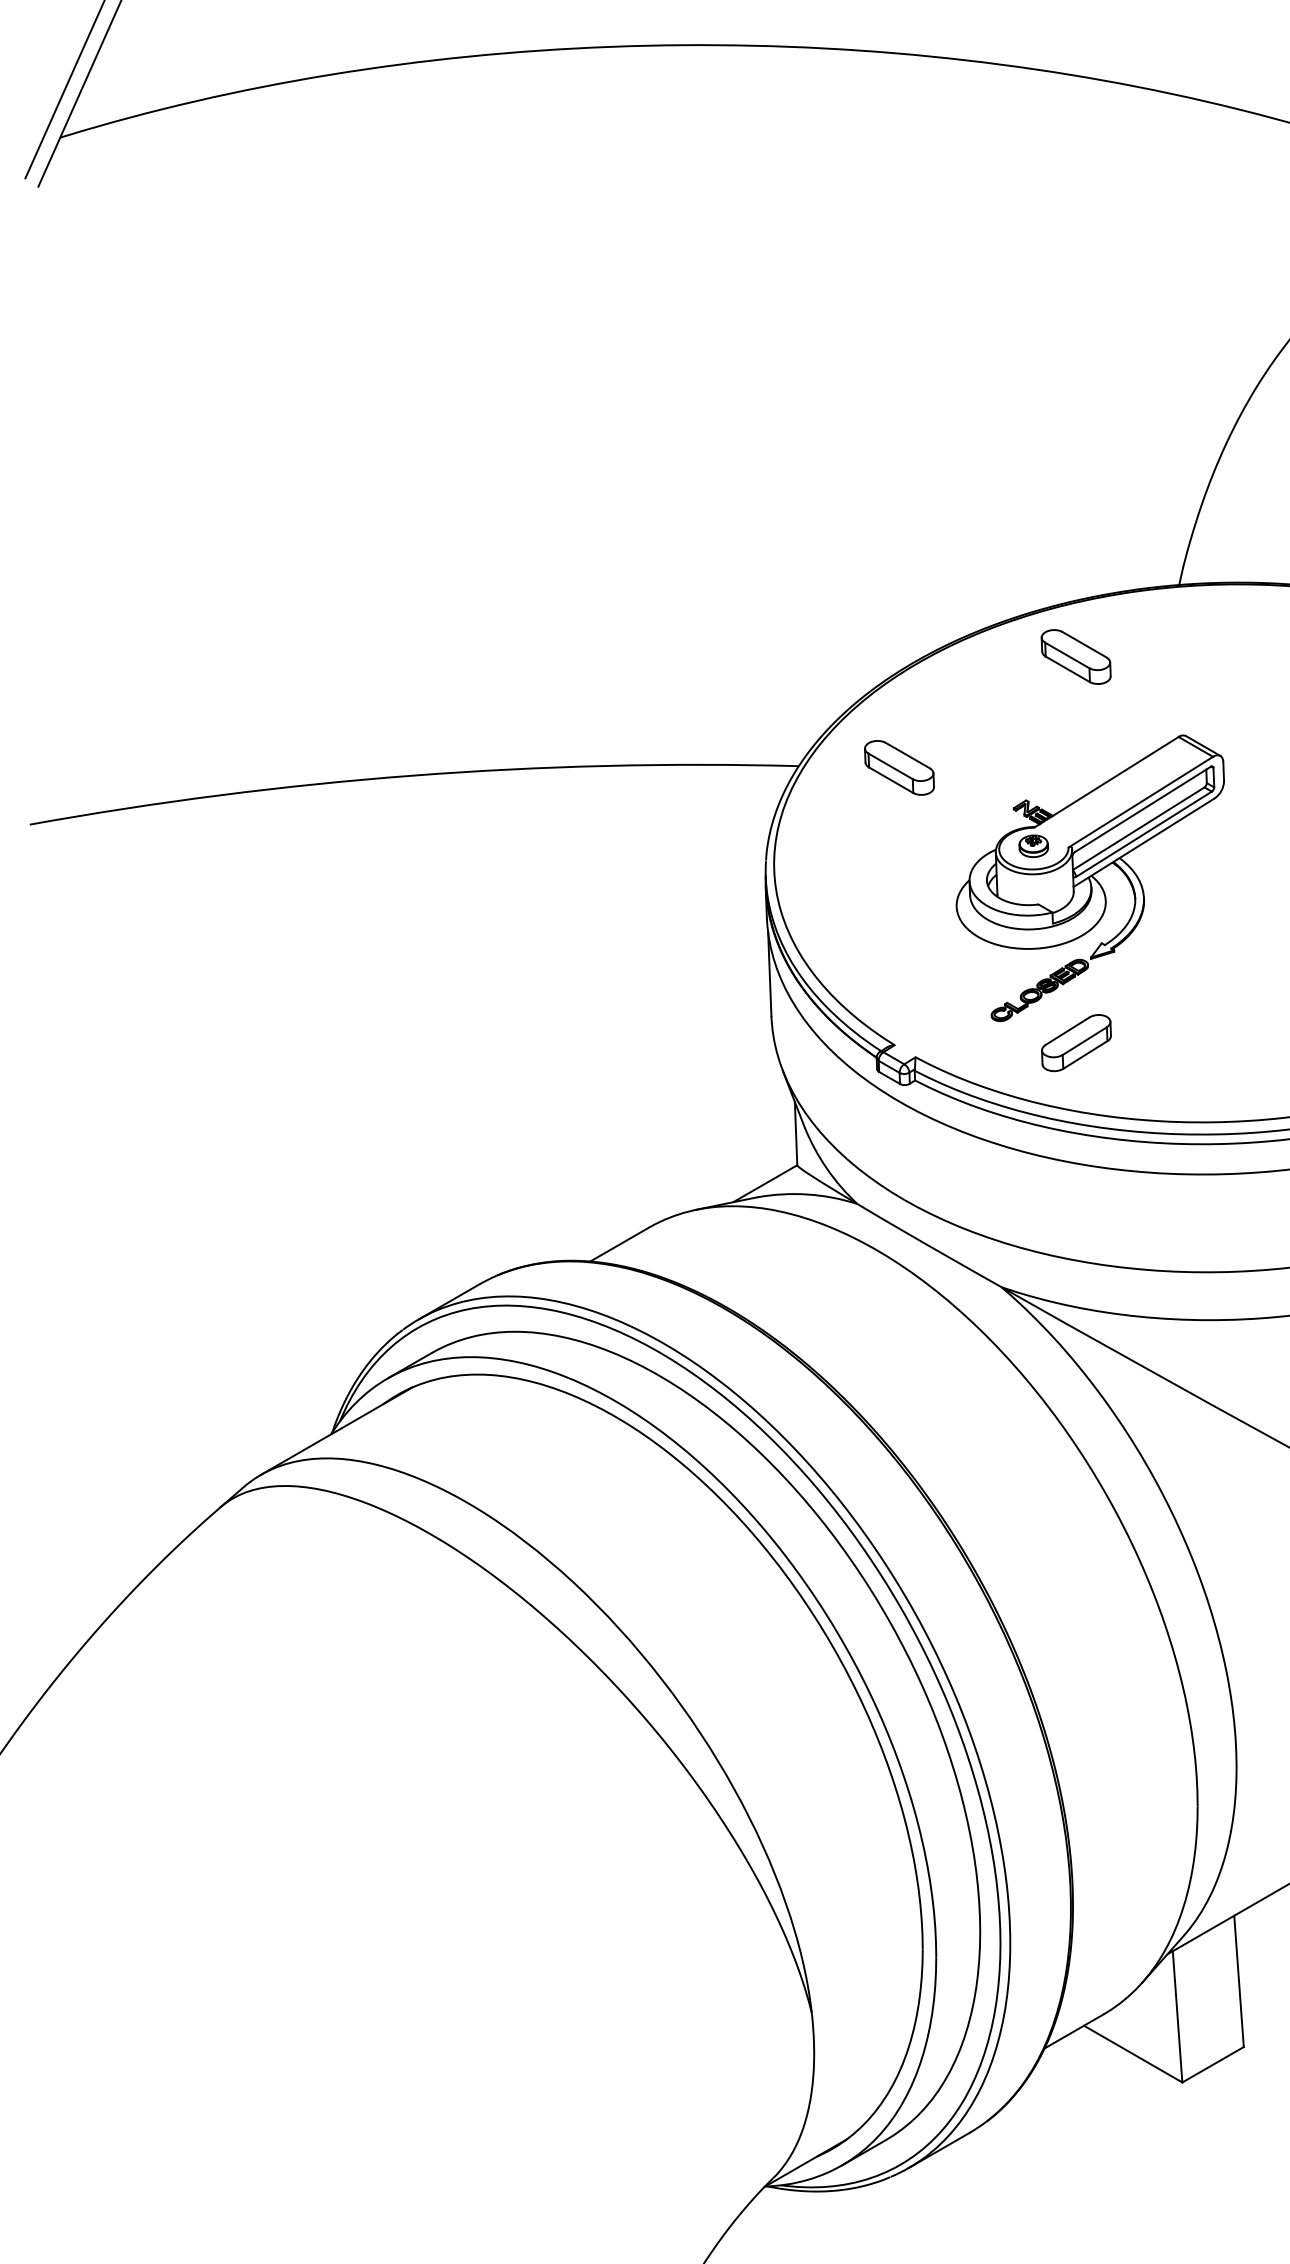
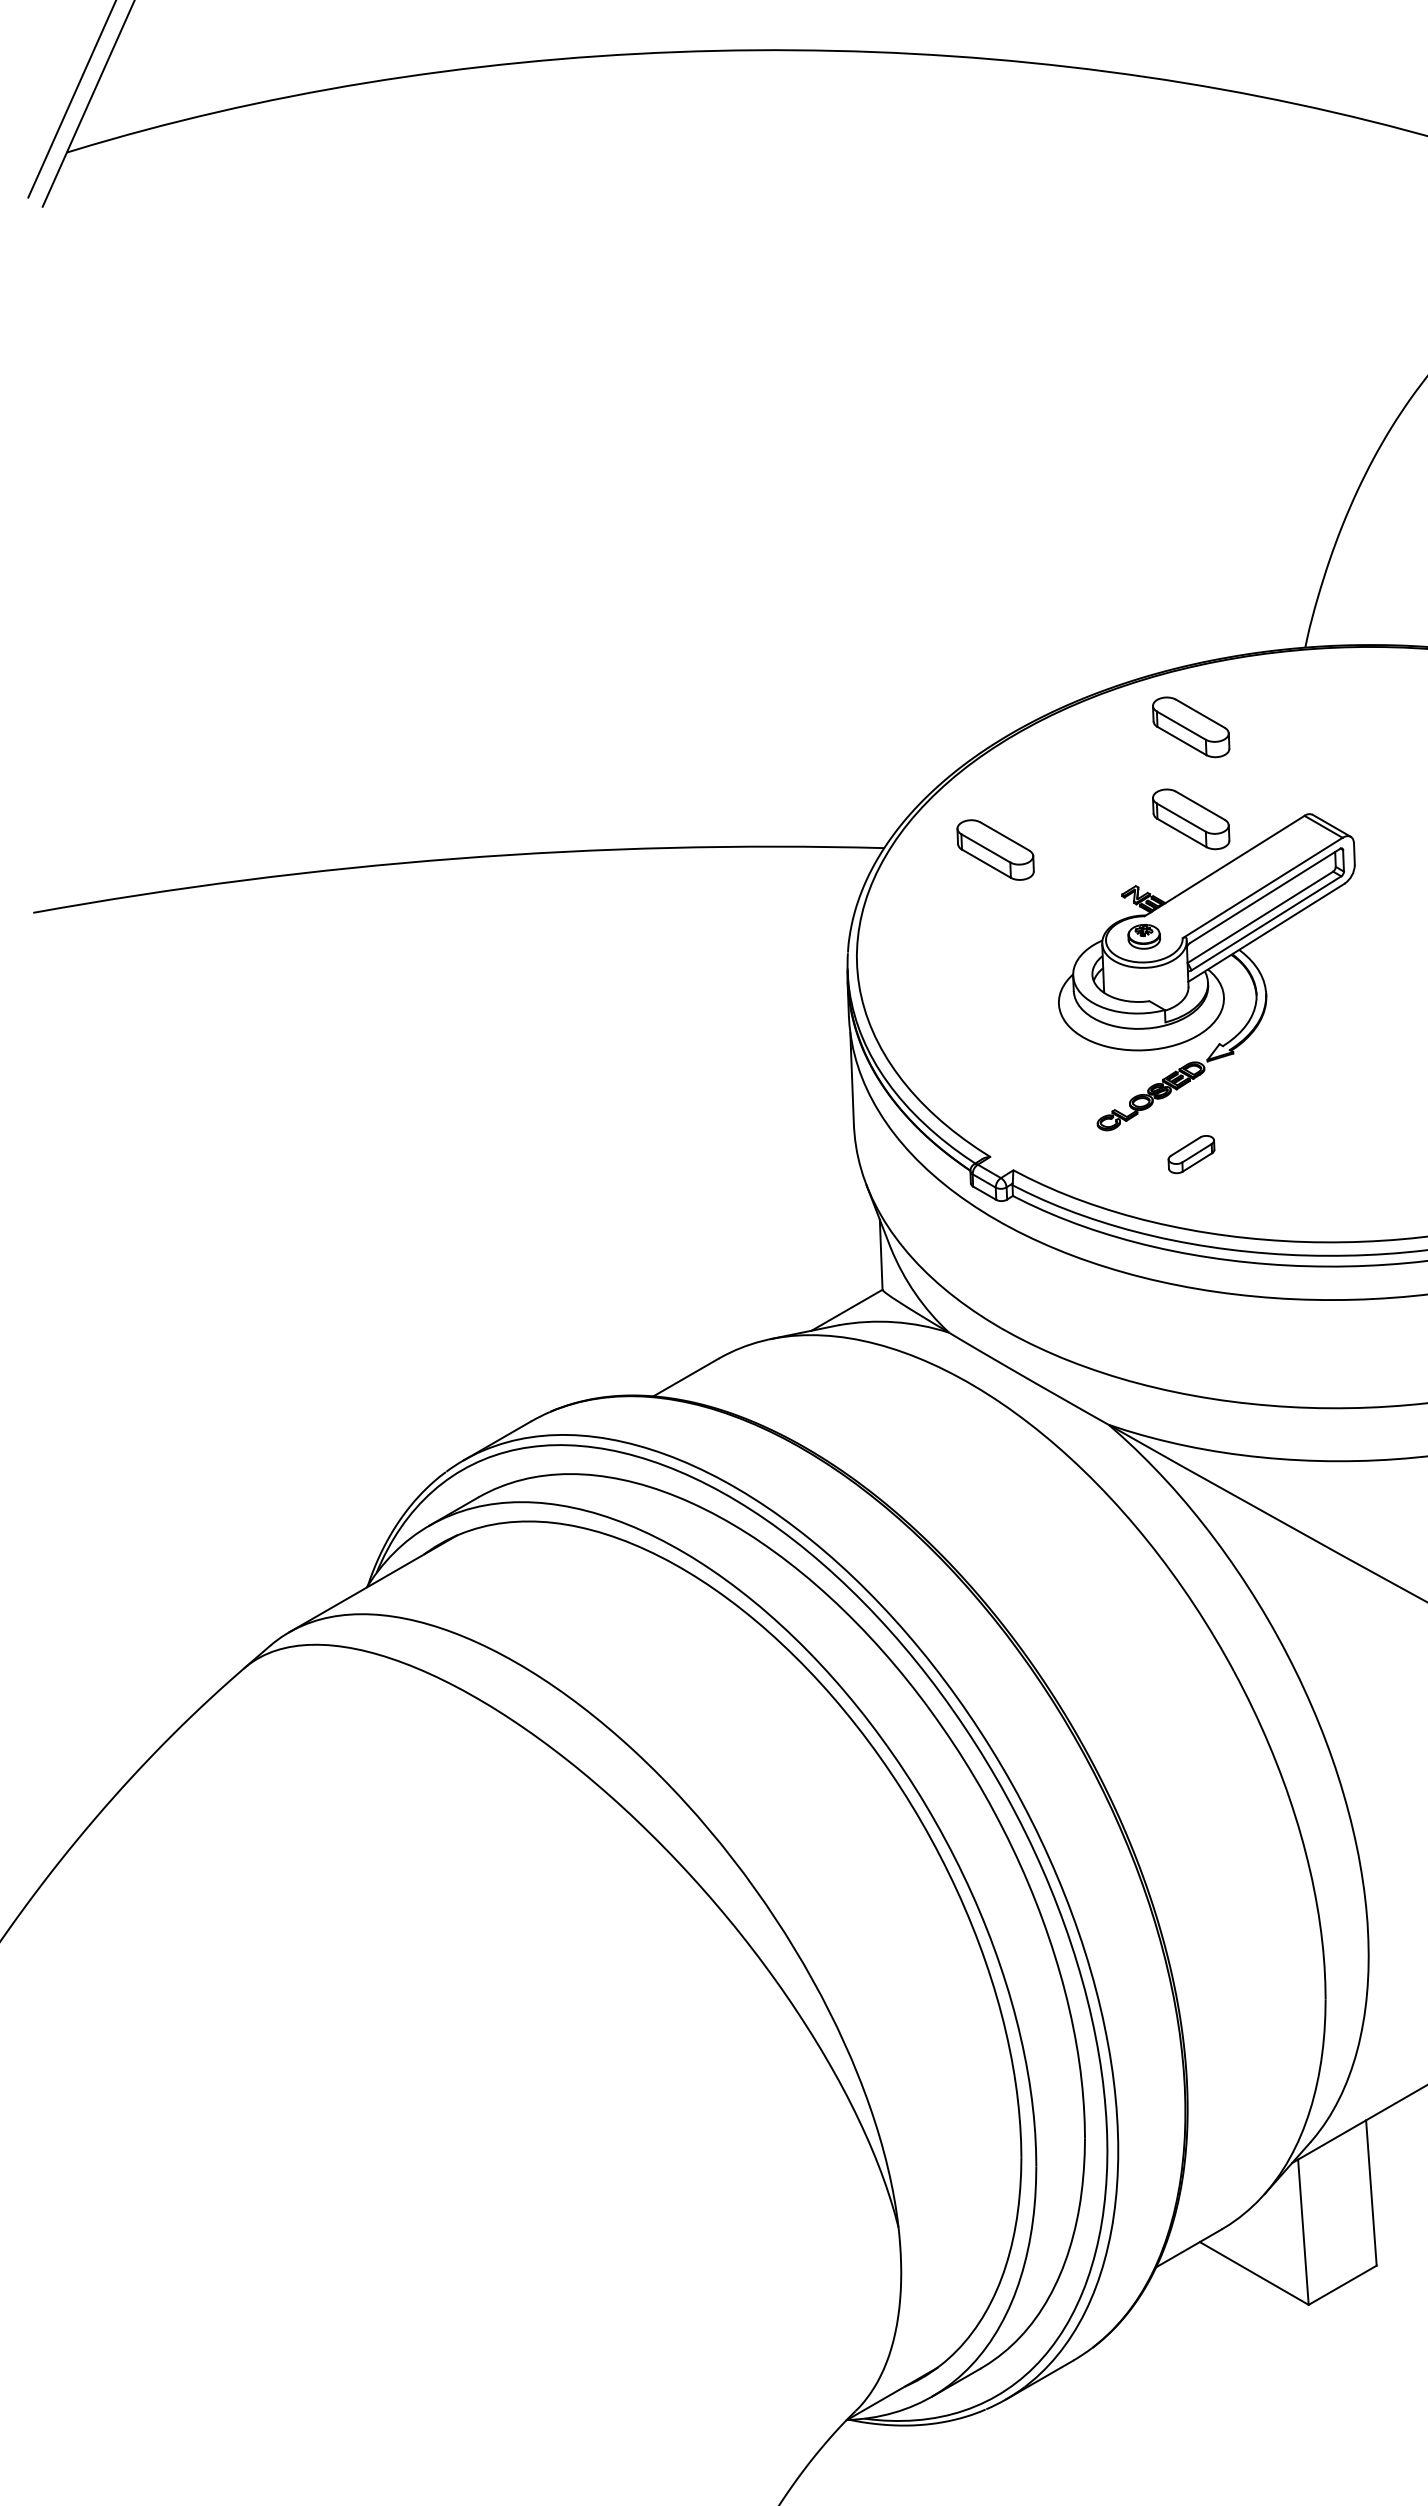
part: (1076, 740) -> (1191, 819), added
part: (1076, 1042) -> (1191, 1154), size x0.6

